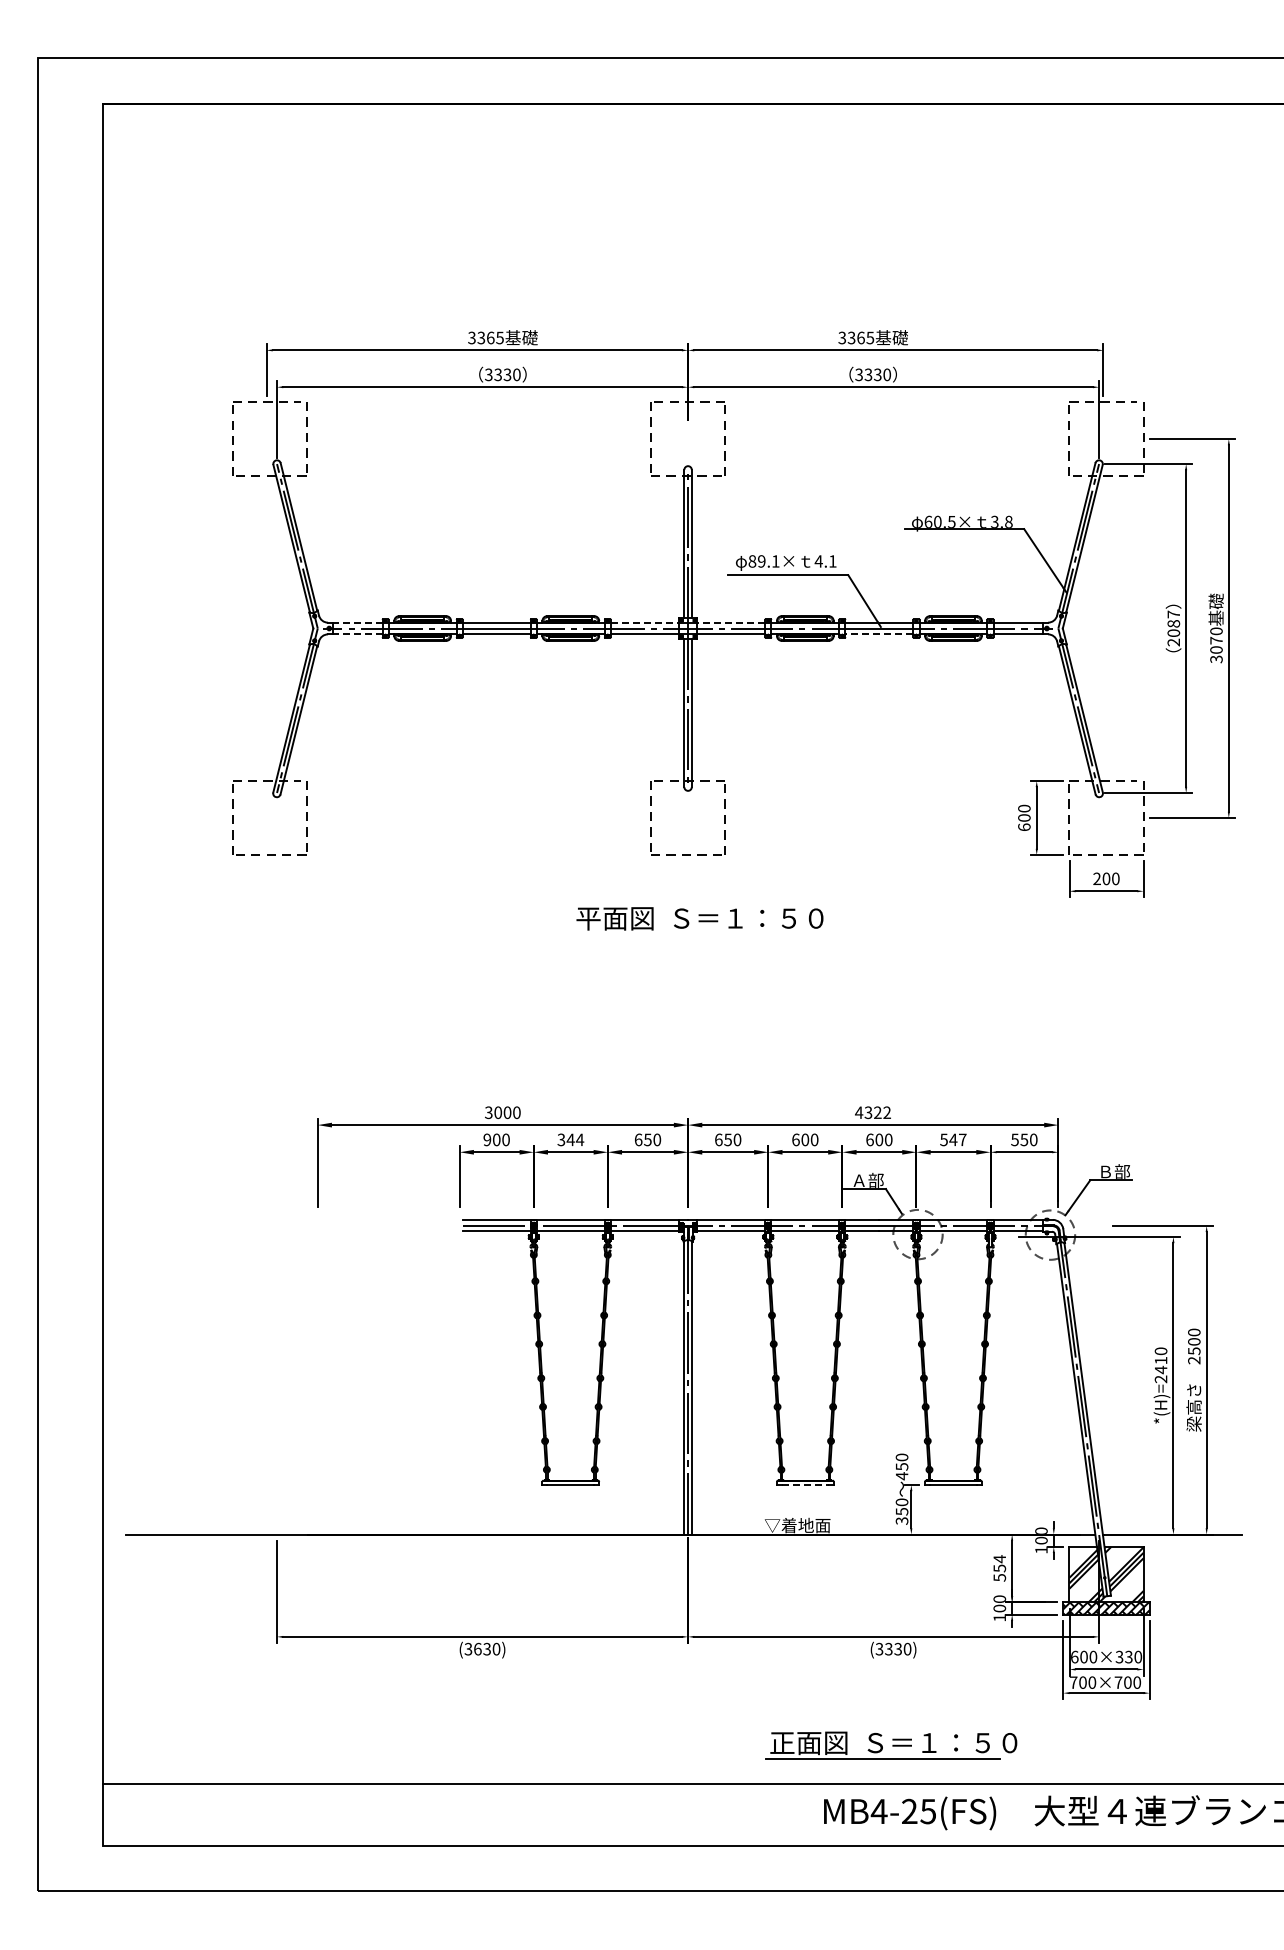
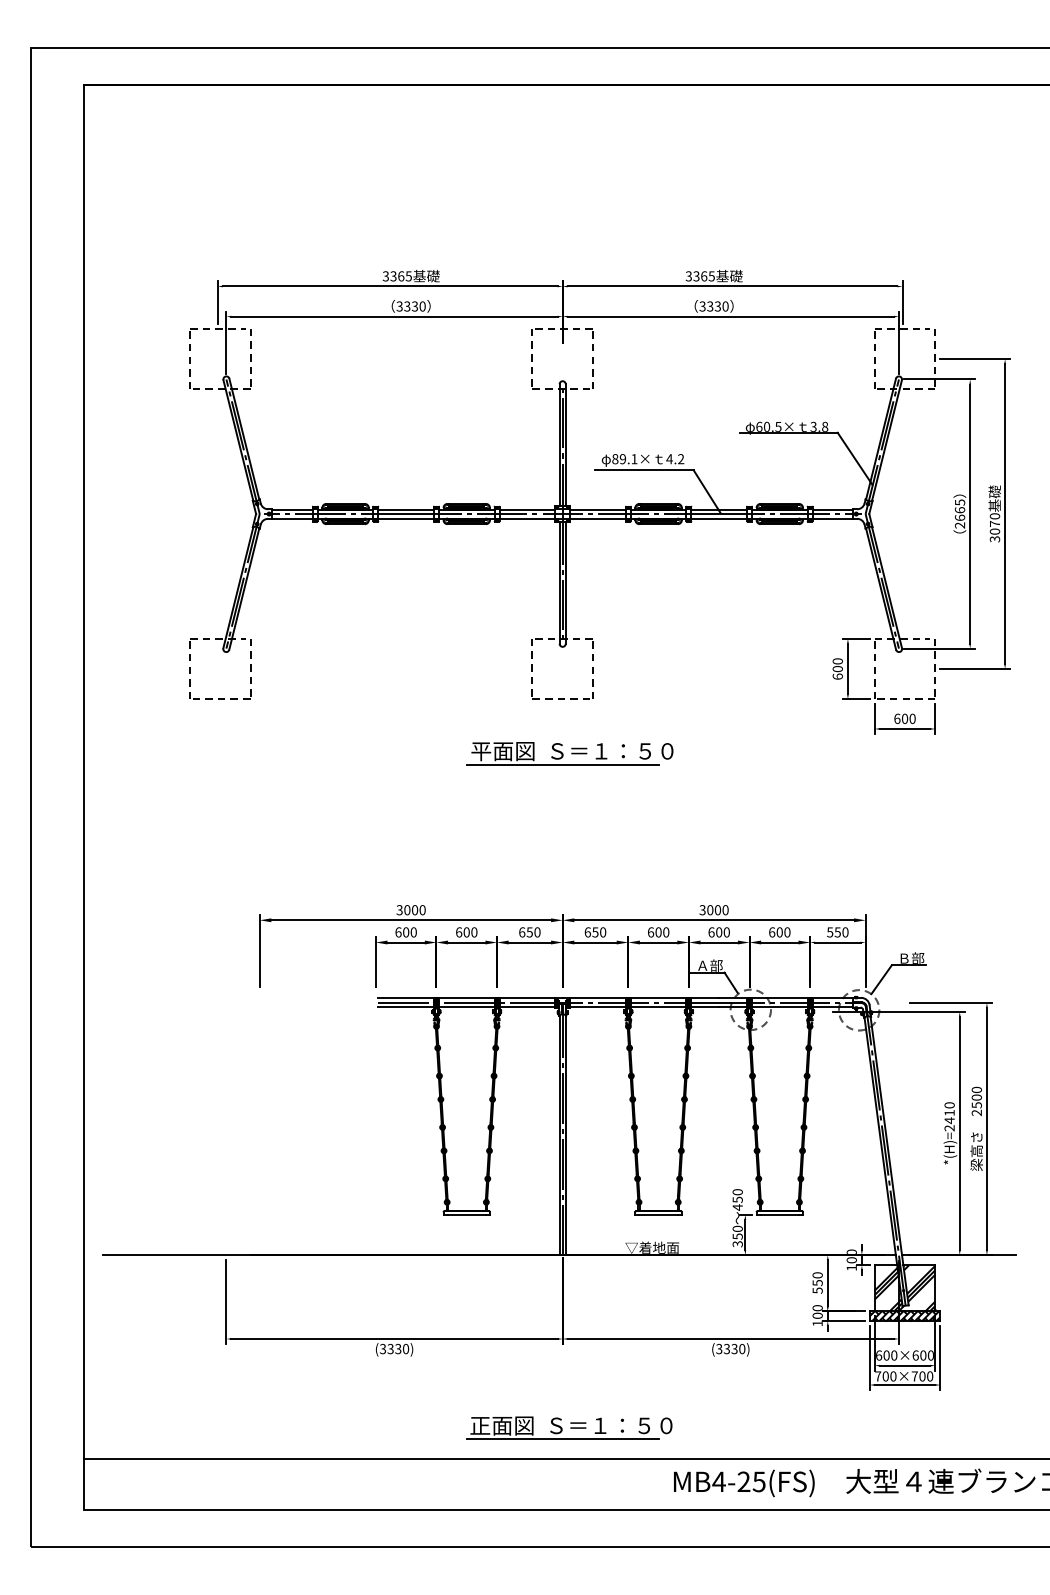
text: (832, 561) -> (680, 459), 4.1 -> 4.2
line: (357, 623) -> (292, 509), dashed -> solid
line: (645, 623) -> (527, 509), dashed -> solid
line: (730, 623) -> (597, 509), dashed -> solid
text: (1173, 623) -> (959, 509), 2087 -> 2665
line: (357, 634) -> (292, 518), dashed -> solid
line: (879, 634) -> (719, 518), dashed -> solid
text: (1097, 878) -> (897, 718), 200 -> 600
line: (687, 935) -> (562, 765), added
text: (872, 1112) -> (713, 909), 4322 -> 3000
text: (487, 1139) -> (398, 932), 900 -> 600
text: (570, 1139) -> (466, 932), 344 -> 600
text: (953, 1139) -> (779, 932), 547 -> 600
line: (805, 1485) -> (658, 1215), dashed -> solid
text: (999, 1559) -> (817, 1275), 554 -> 550
text: (477, 1648) -> (390, 1348), (3630) -> (3330)
text: (1123, 1656) -> (918, 1355), 600×330 -> 600×600
part: (891, 1745) -> (569, 1427), moved

